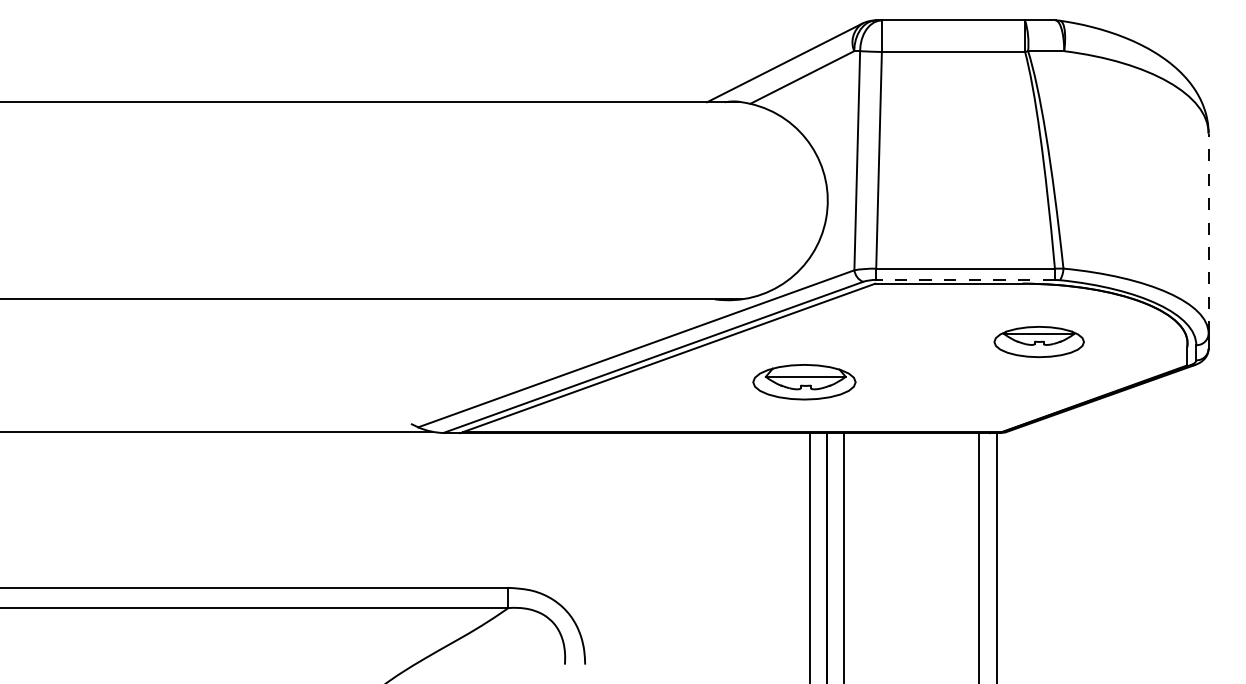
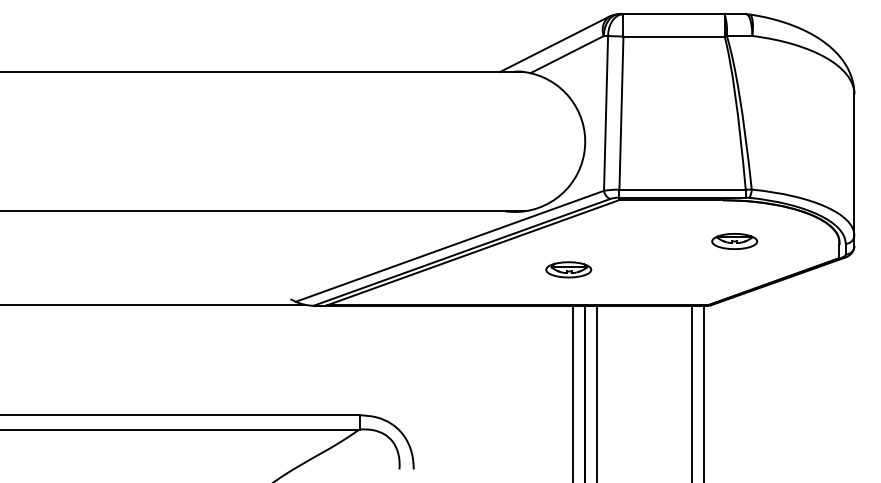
line: (1208, 233) -> (854, 164), dashed -> solid
line: (965, 279) -> (682, 197), dashed -> solid
part: (1039, 341) -> (734, 241), size x0.71
part: (804, 381) -> (568, 269), size x0.62

